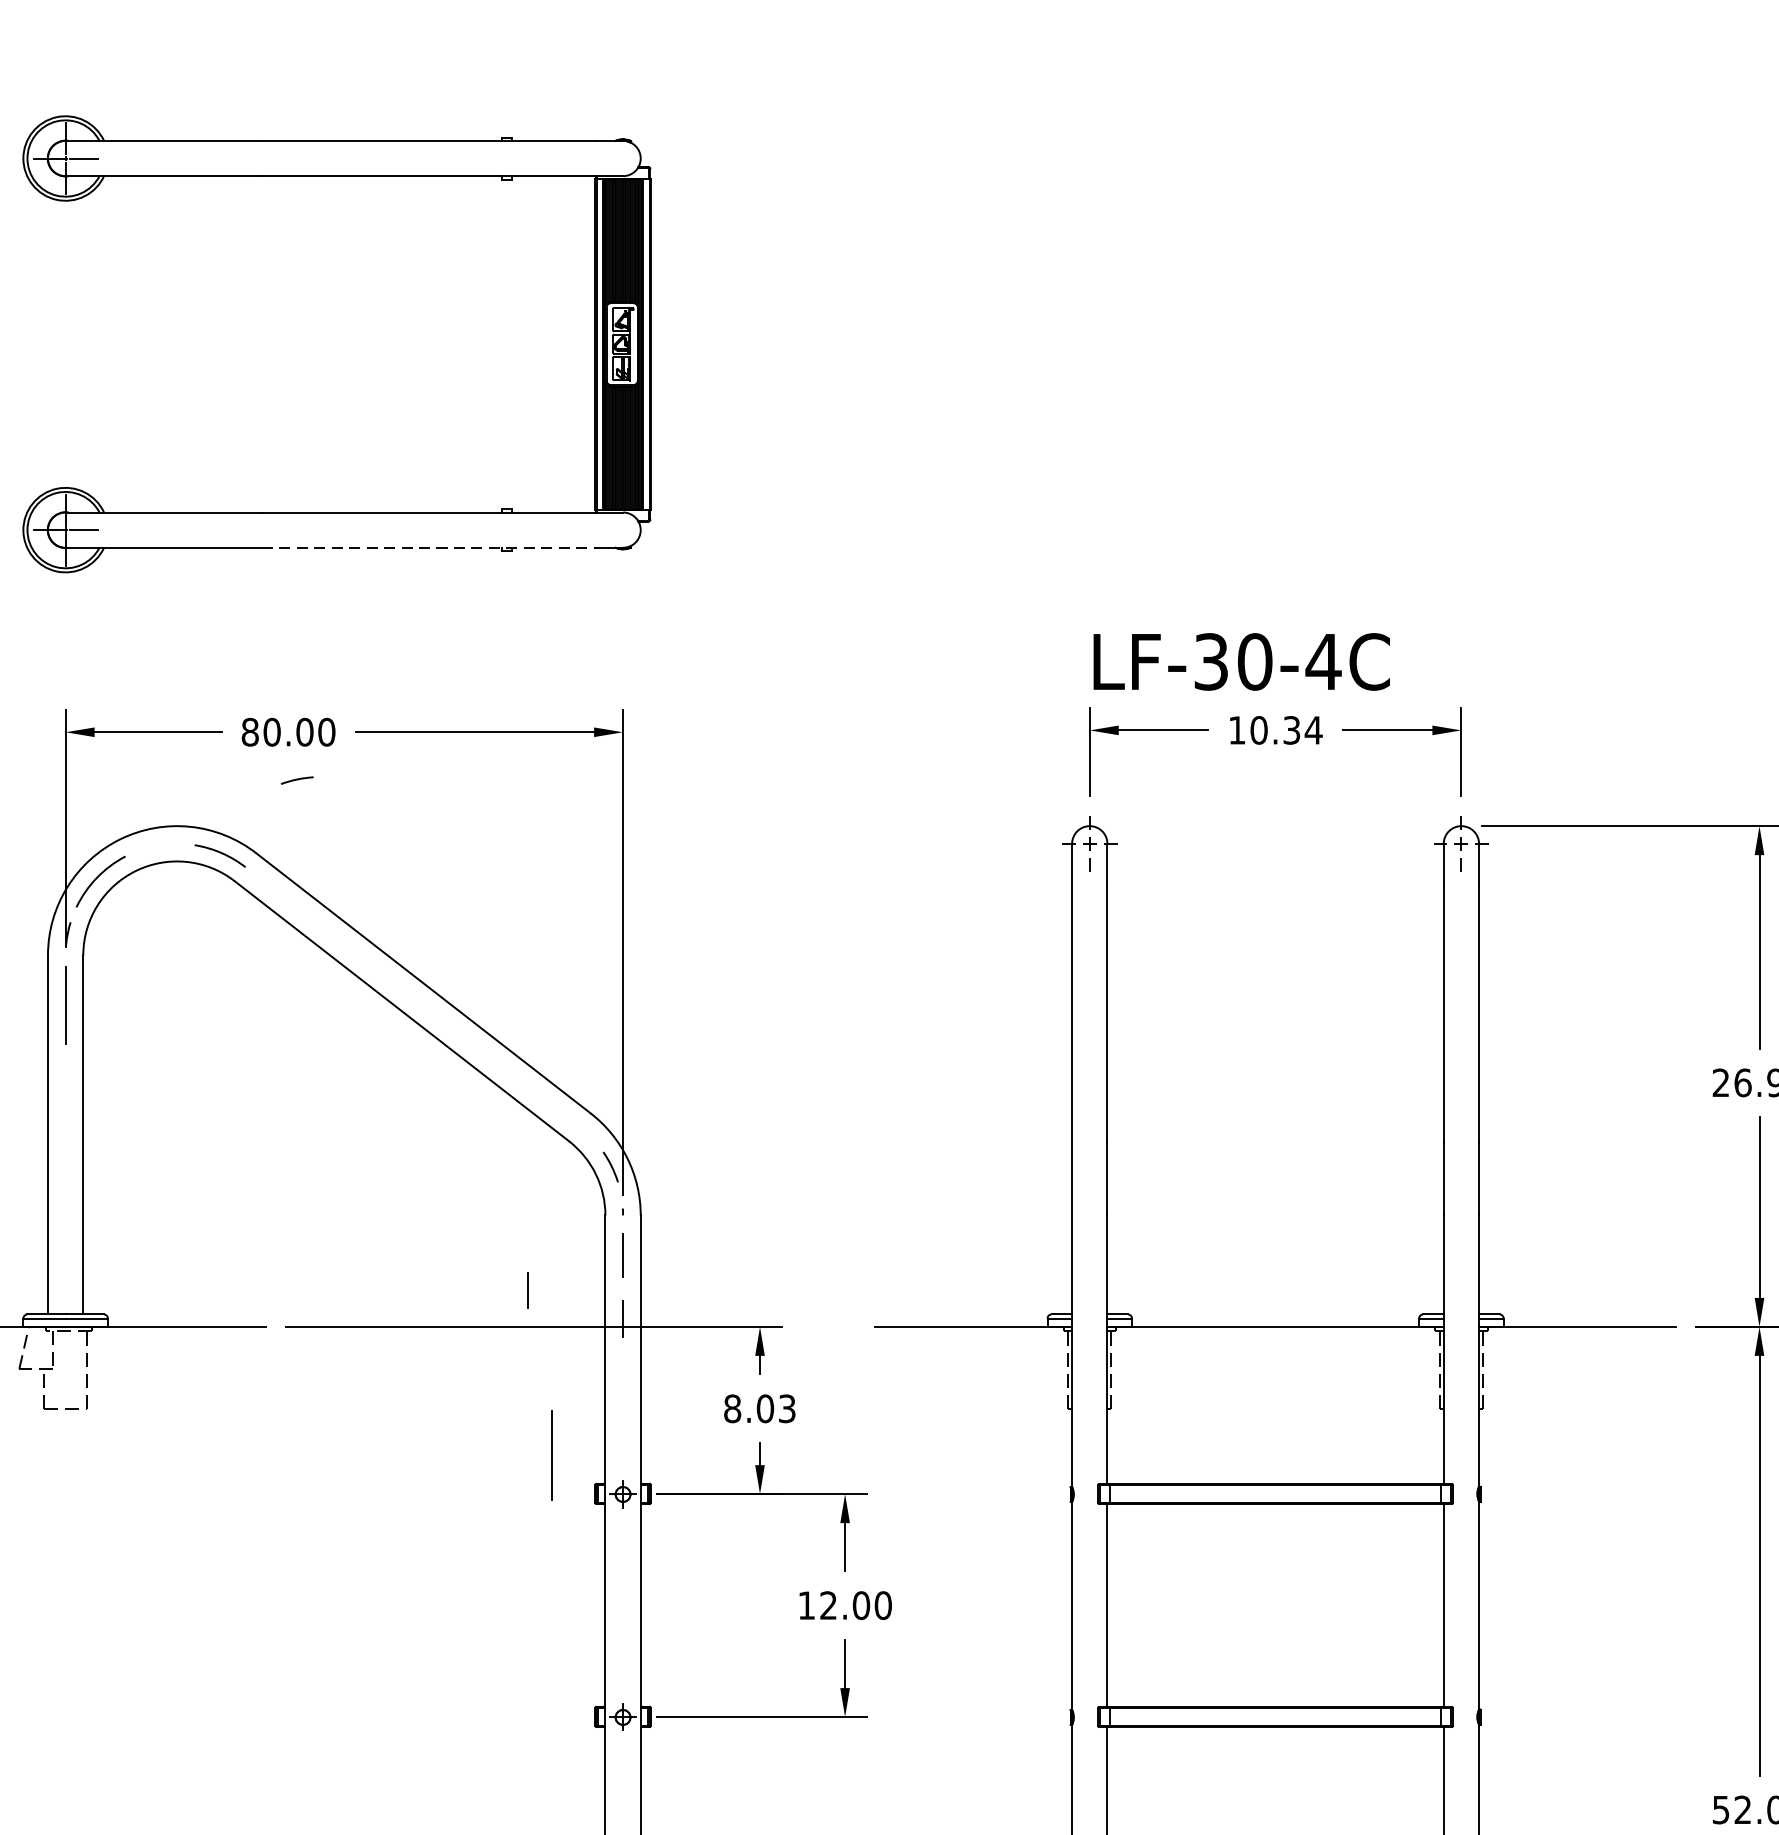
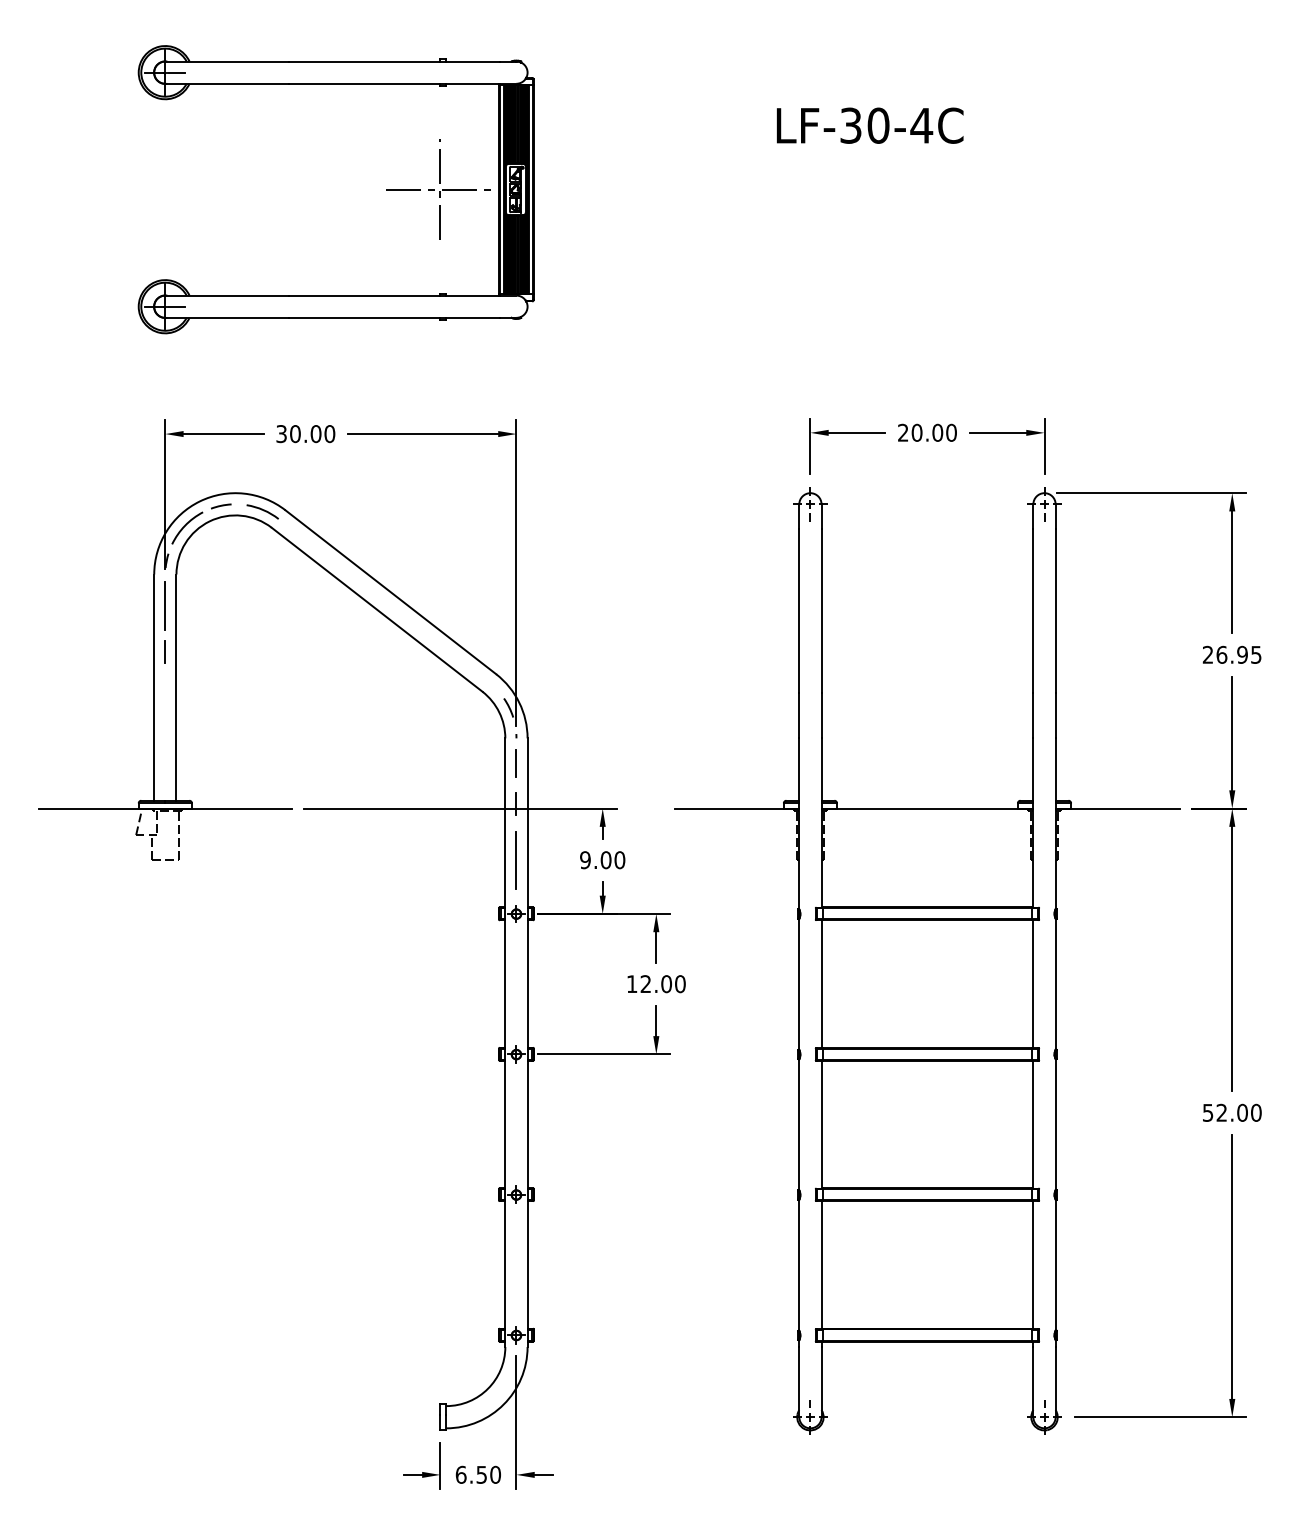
part: (499, 344) -> (438, 189), added
line: (429, 547) -> (394, 317), dashed -> solid
text: (1242, 661) -> (870, 125), moved
text: (1275, 729) -> (927, 432), 10.34 -> 20.00
text: (250, 732) -> (281, 434), 80.00 -> 30.00
line: (297, 780) -> (221, 506), moved
line: (526, 1290) -> (164, 651), moved
text: (759, 1409) -> (602, 860), 8.03 -> 9.00
line: (550, 1455) -> (515, 860), moved

